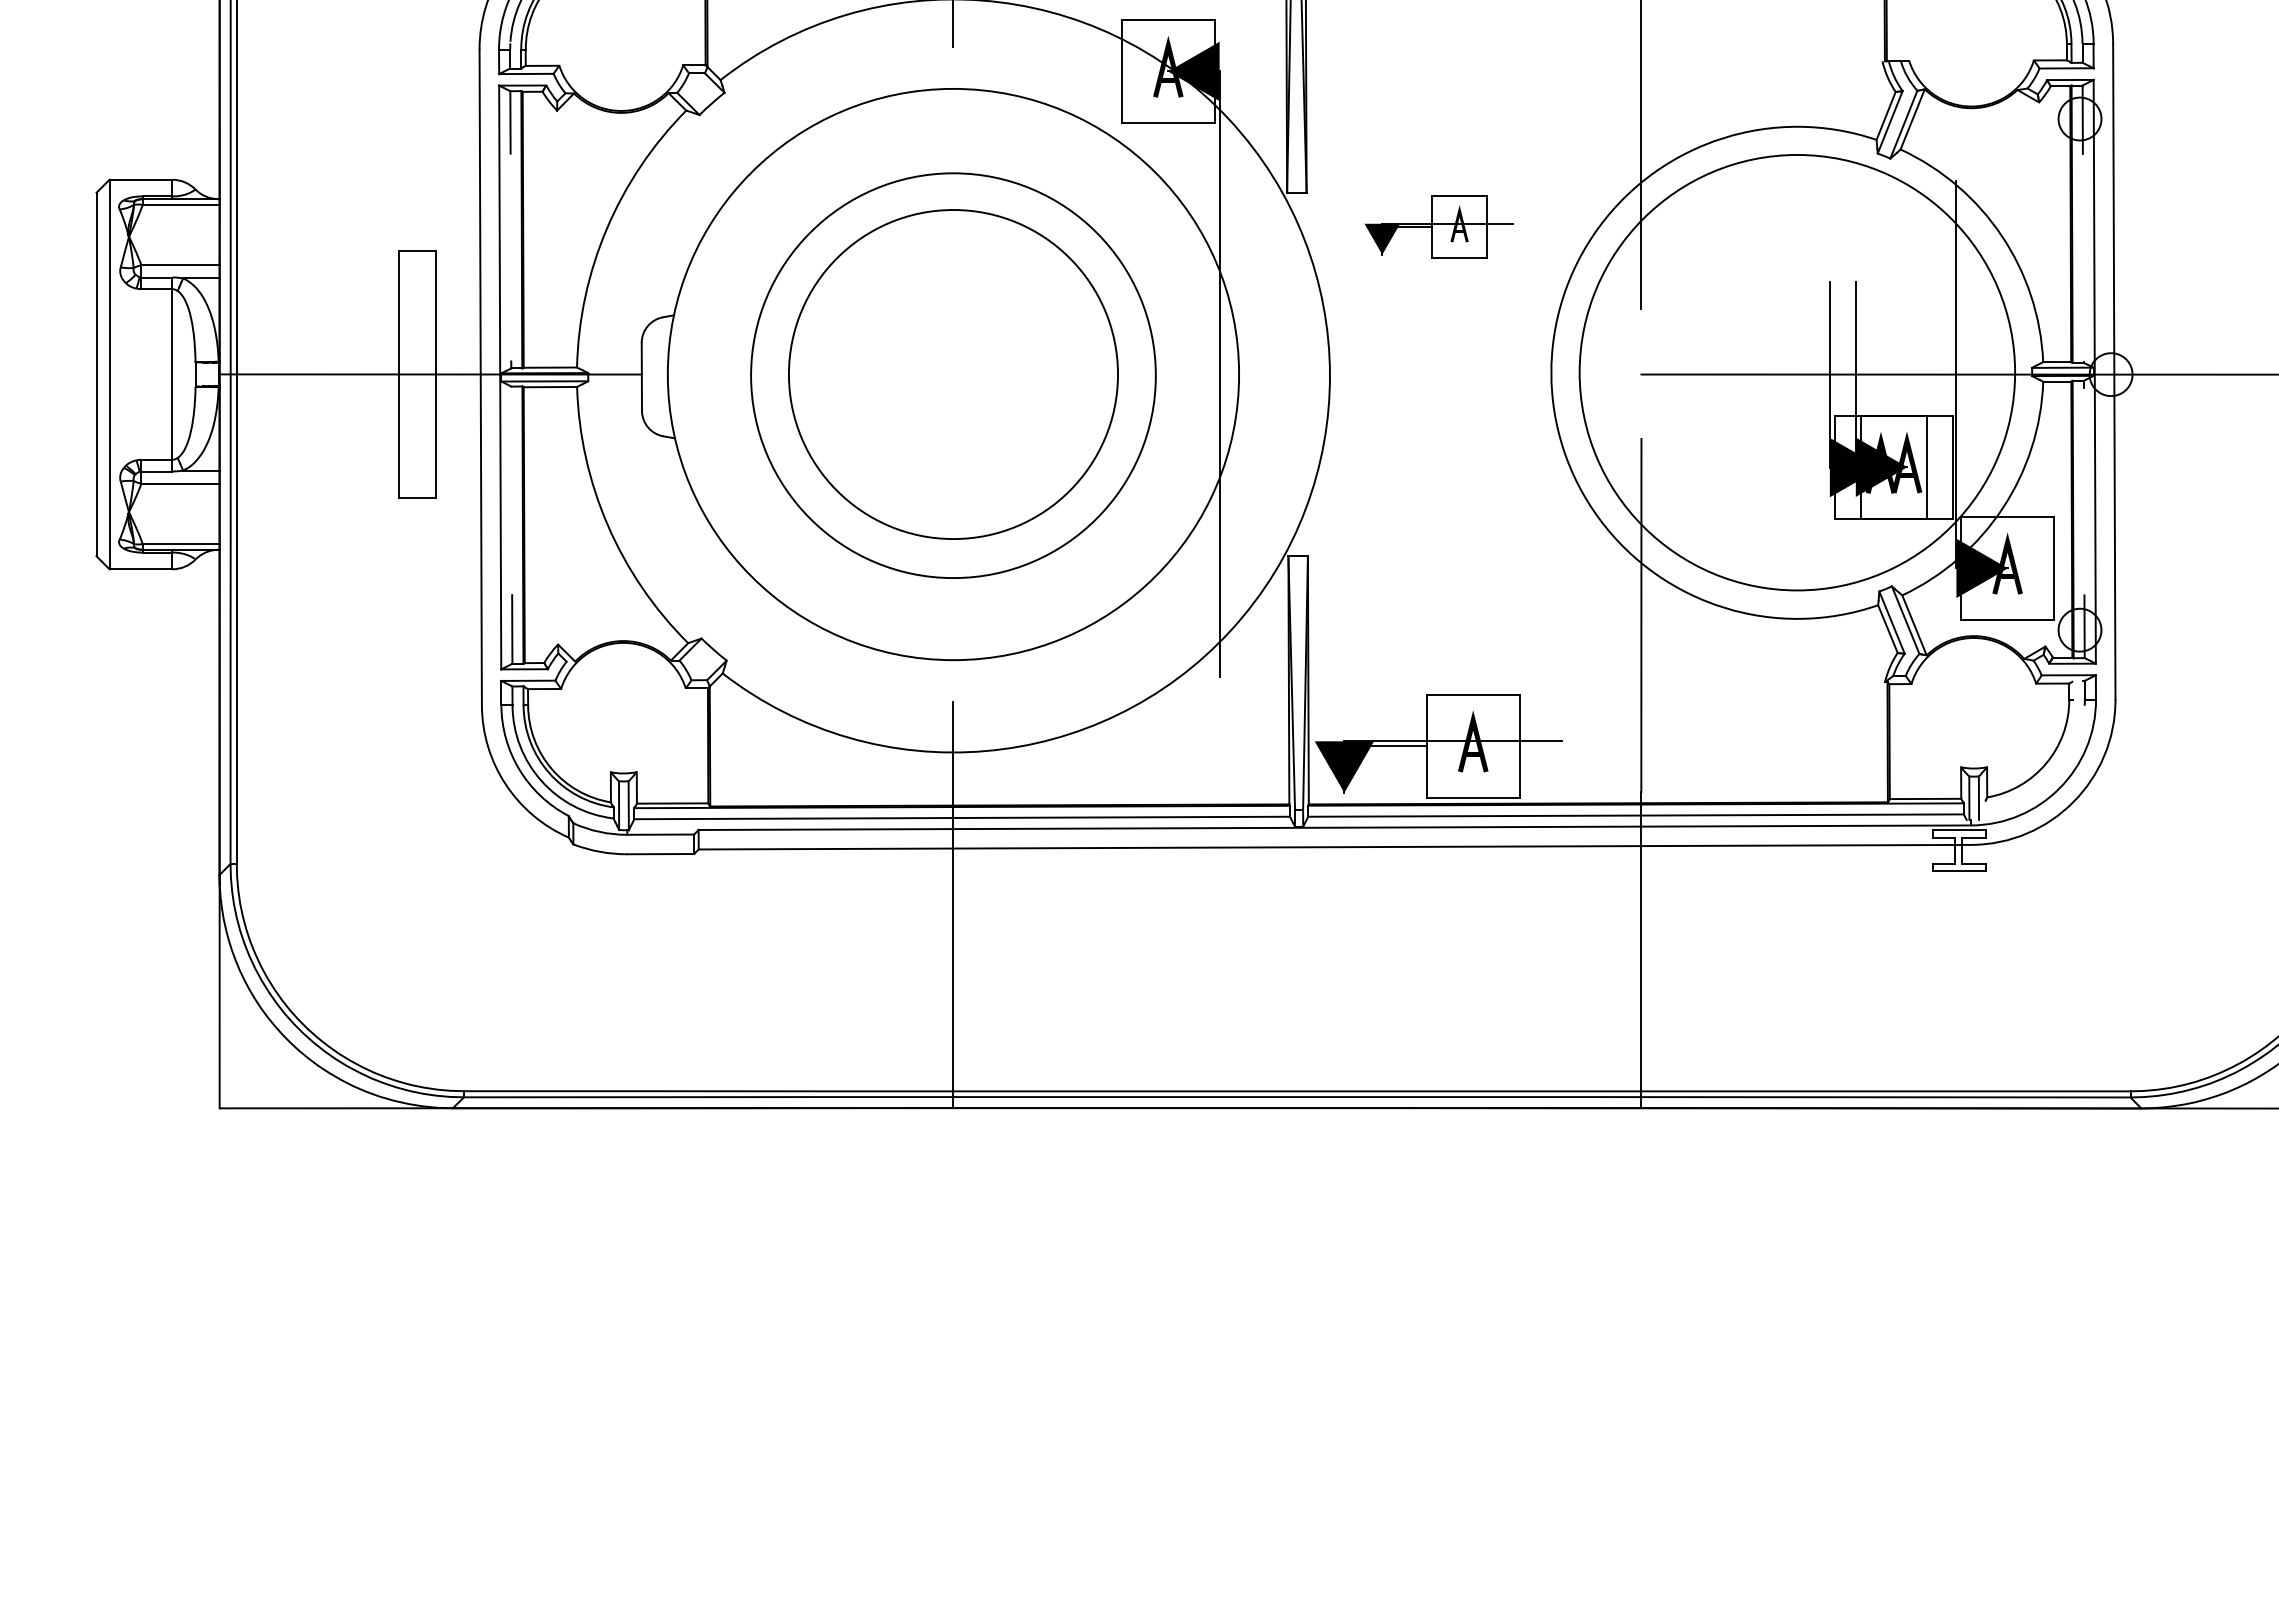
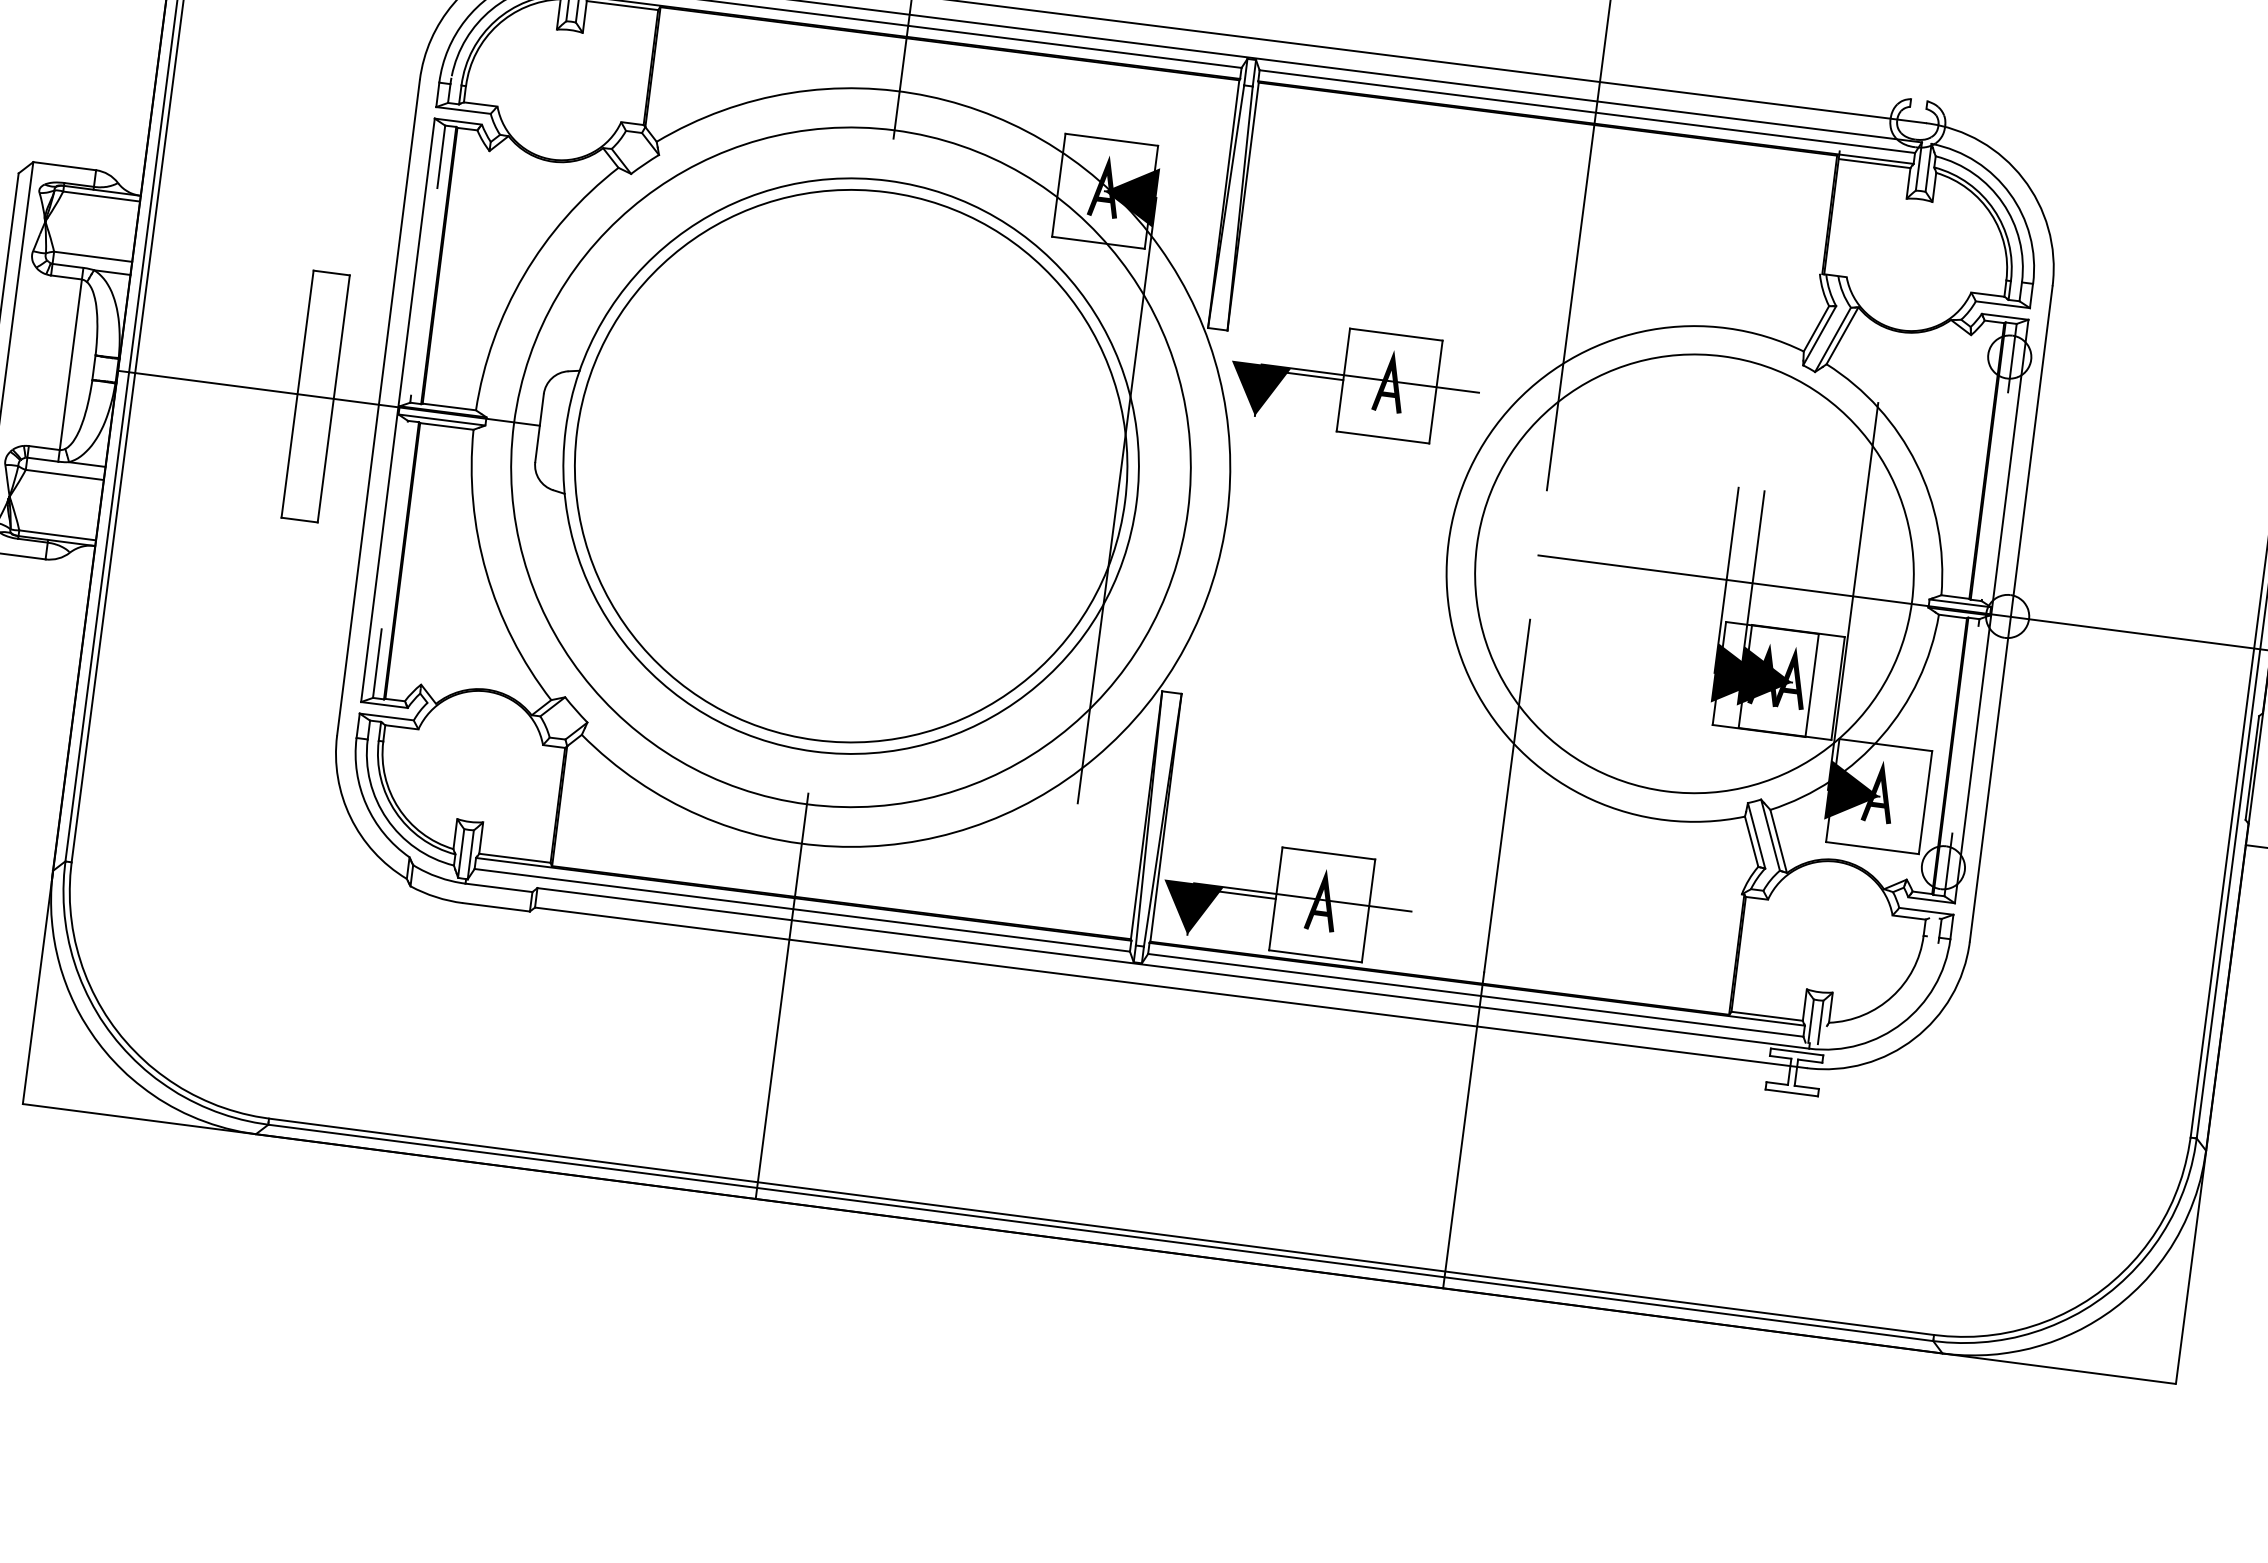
part: (1438, 226) -> (1354, 381), size x1.67
circle: (953, 374) -> (851, 466), size x1.67
circle: (953, 375) -> (851, 467), size x1.67

